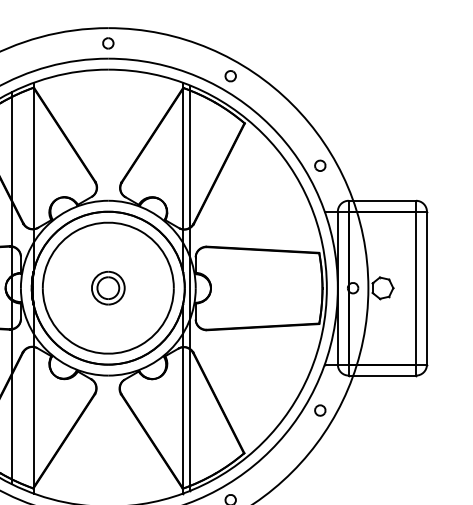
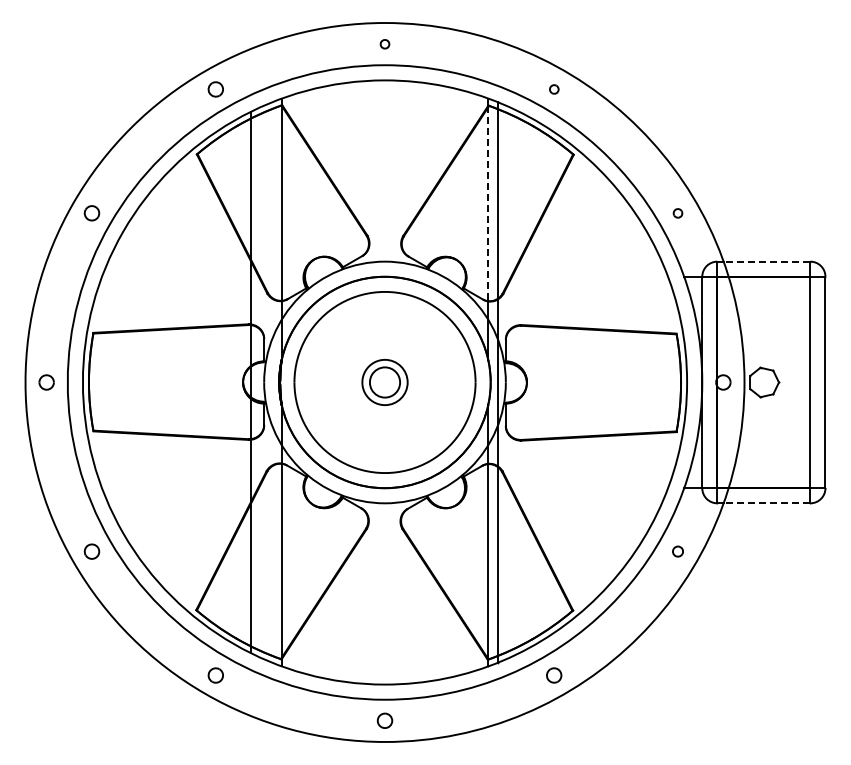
part: (107, 43) -> (384, 44), size x0.6
part: (230, 76) -> (554, 89), size x0.6
line: (183, 158) -> (488, 203), solid -> dashed
part: (319, 165) -> (677, 213), size x0.6
line: (384, 200) -> (766, 261), solid -> dashed
line: (384, 375) -> (766, 503), solid -> dashed
part: (319, 410) -> (677, 551), size x0.7

